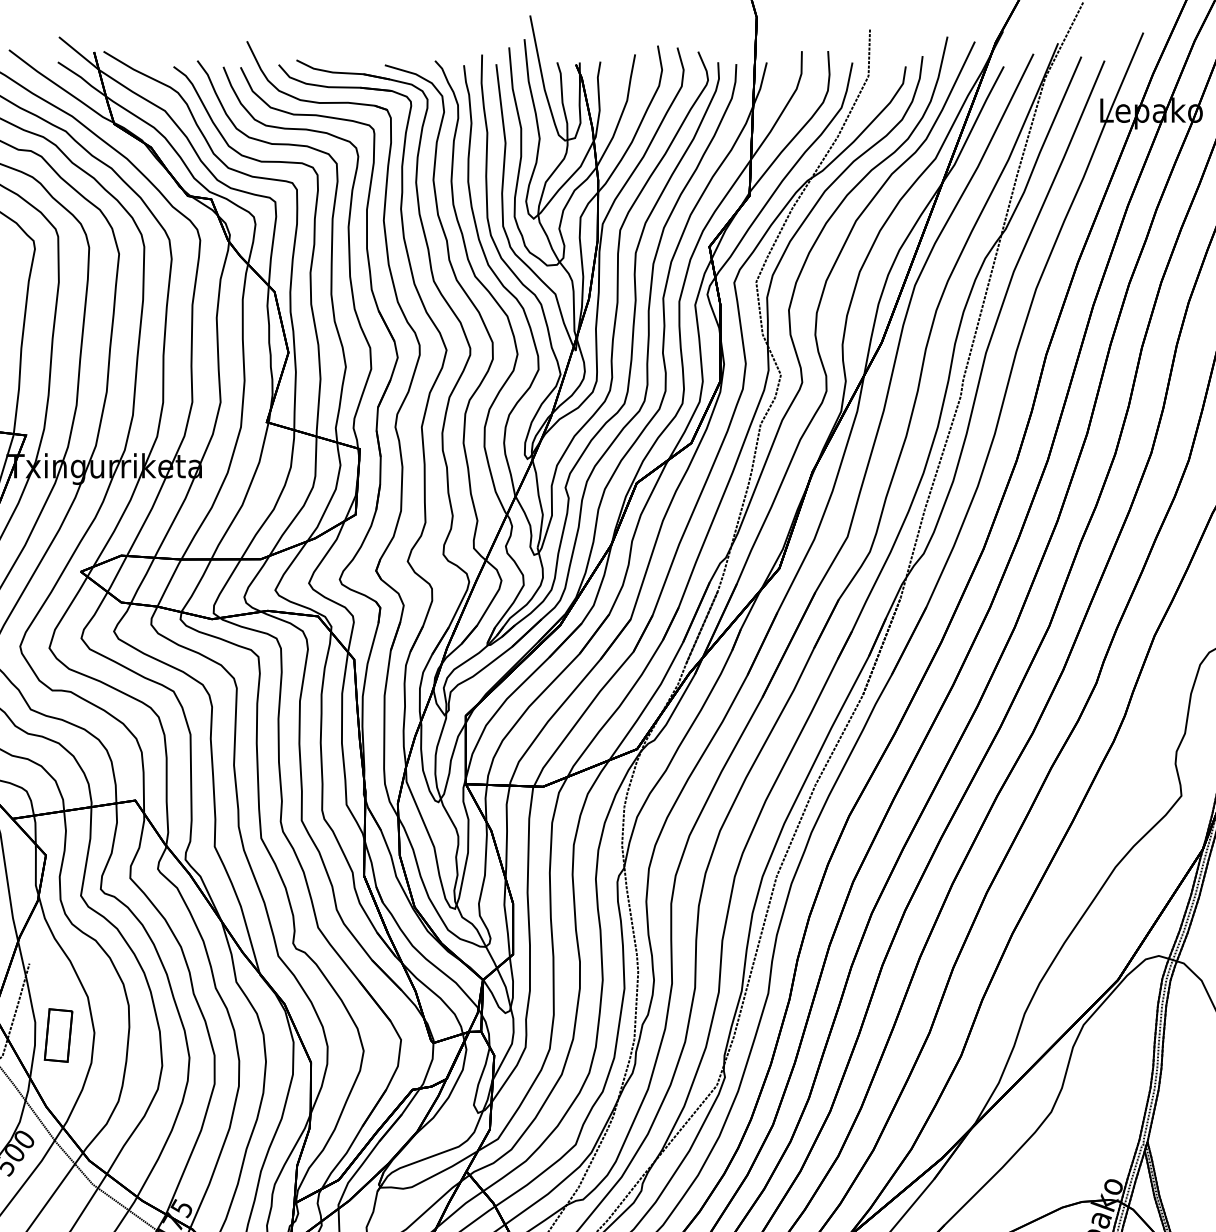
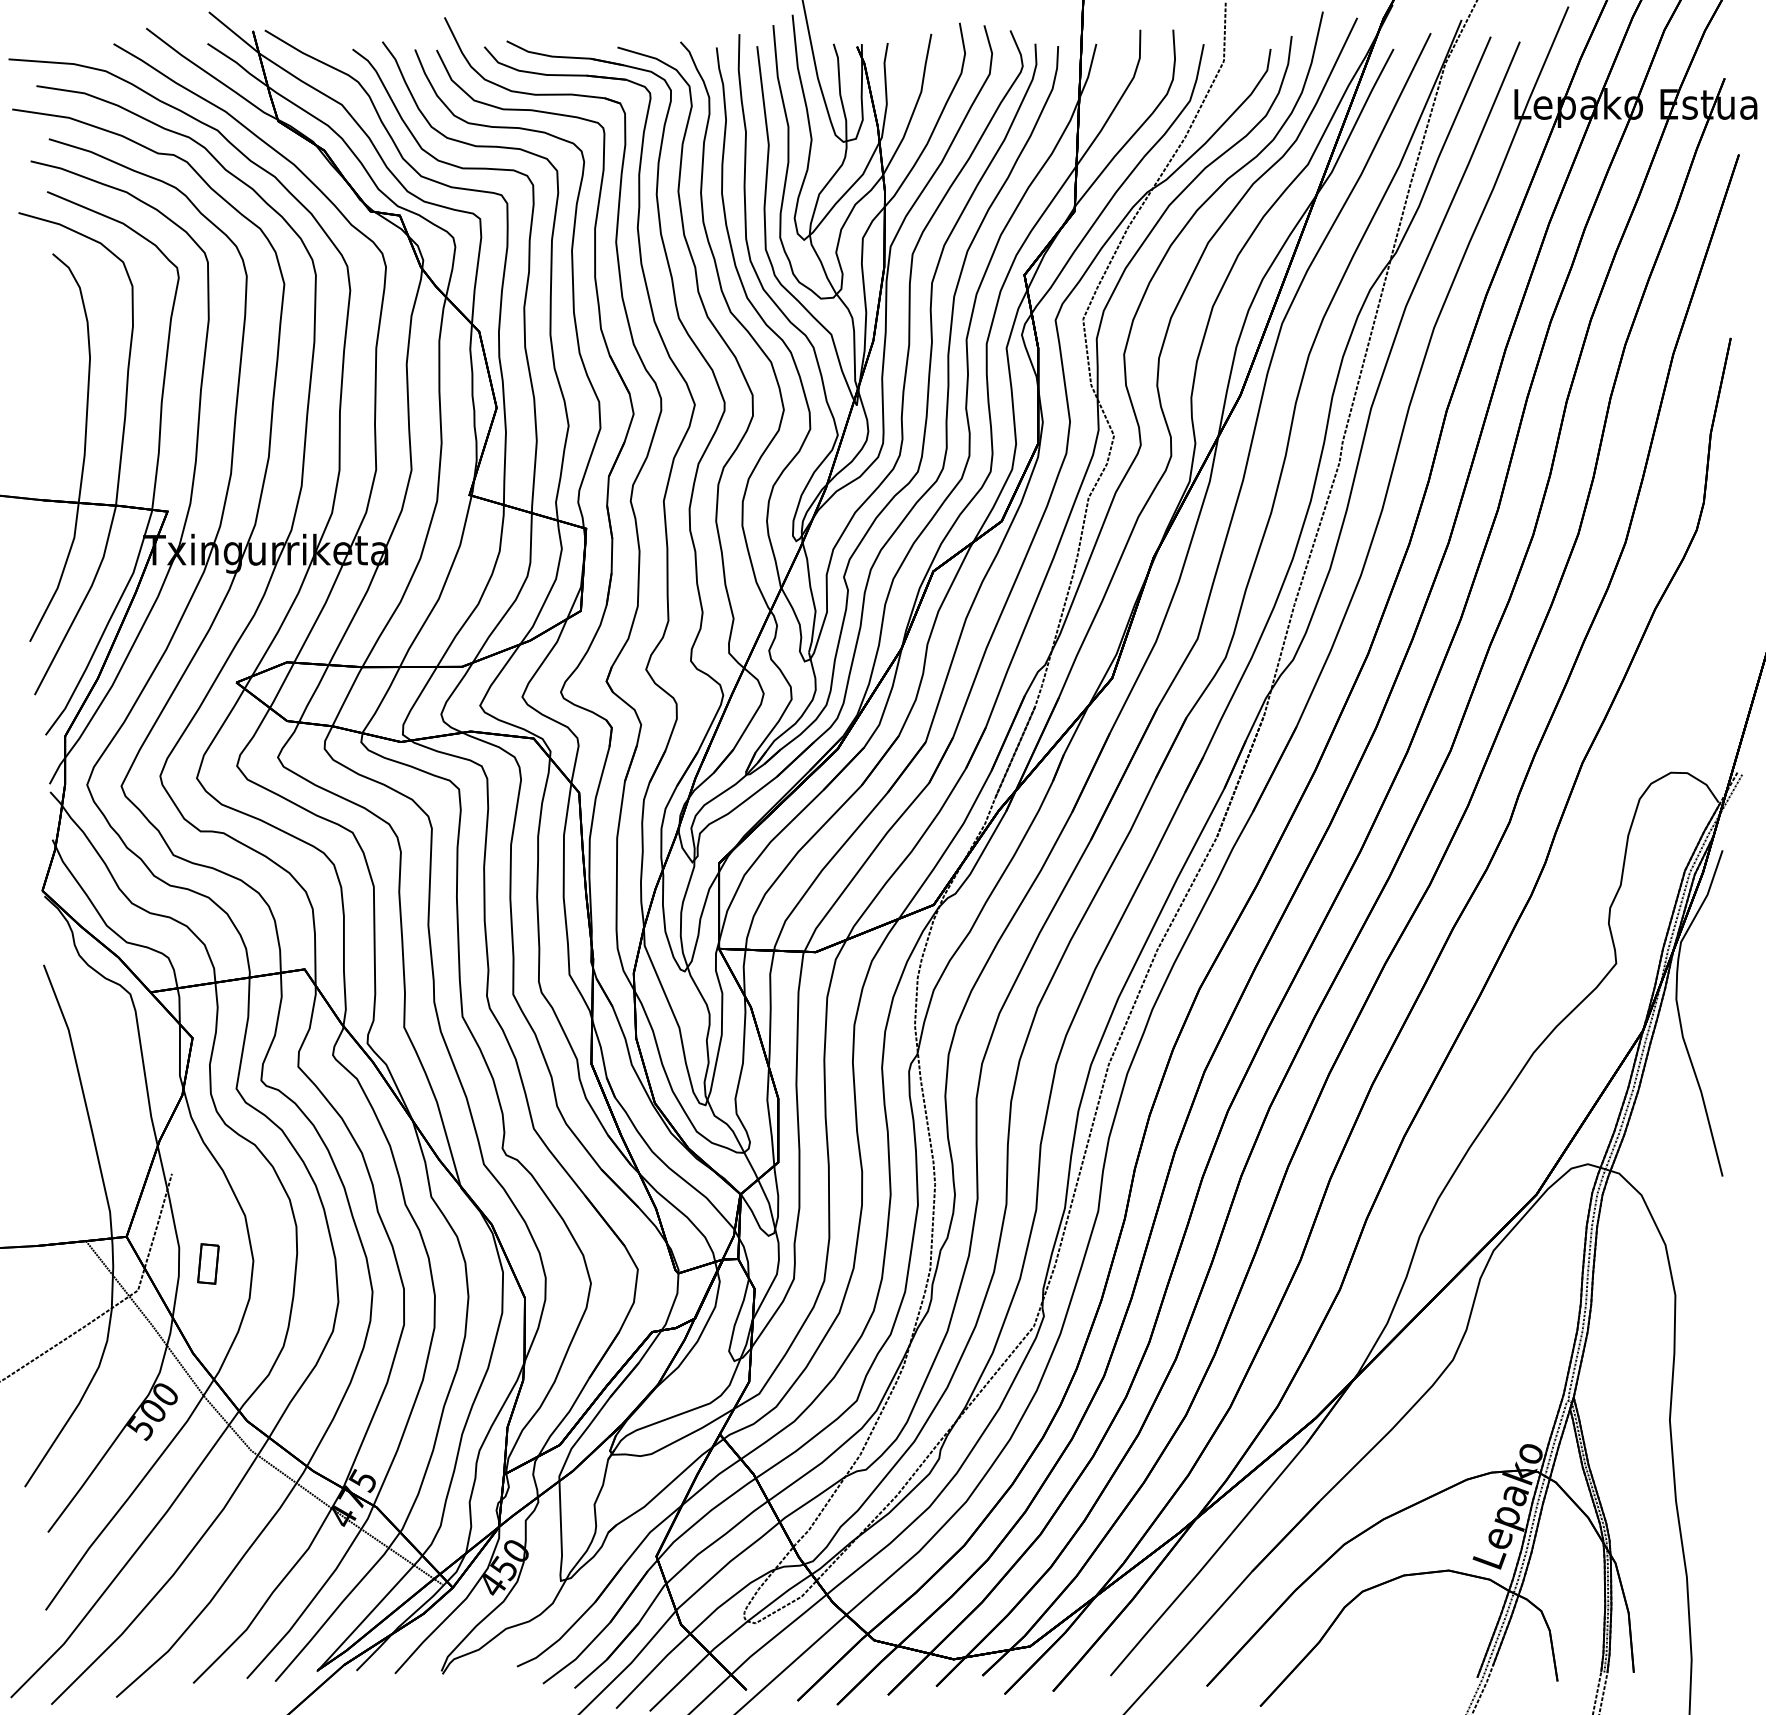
part: (58, 1035) -> (208, 1263), size x0.6

